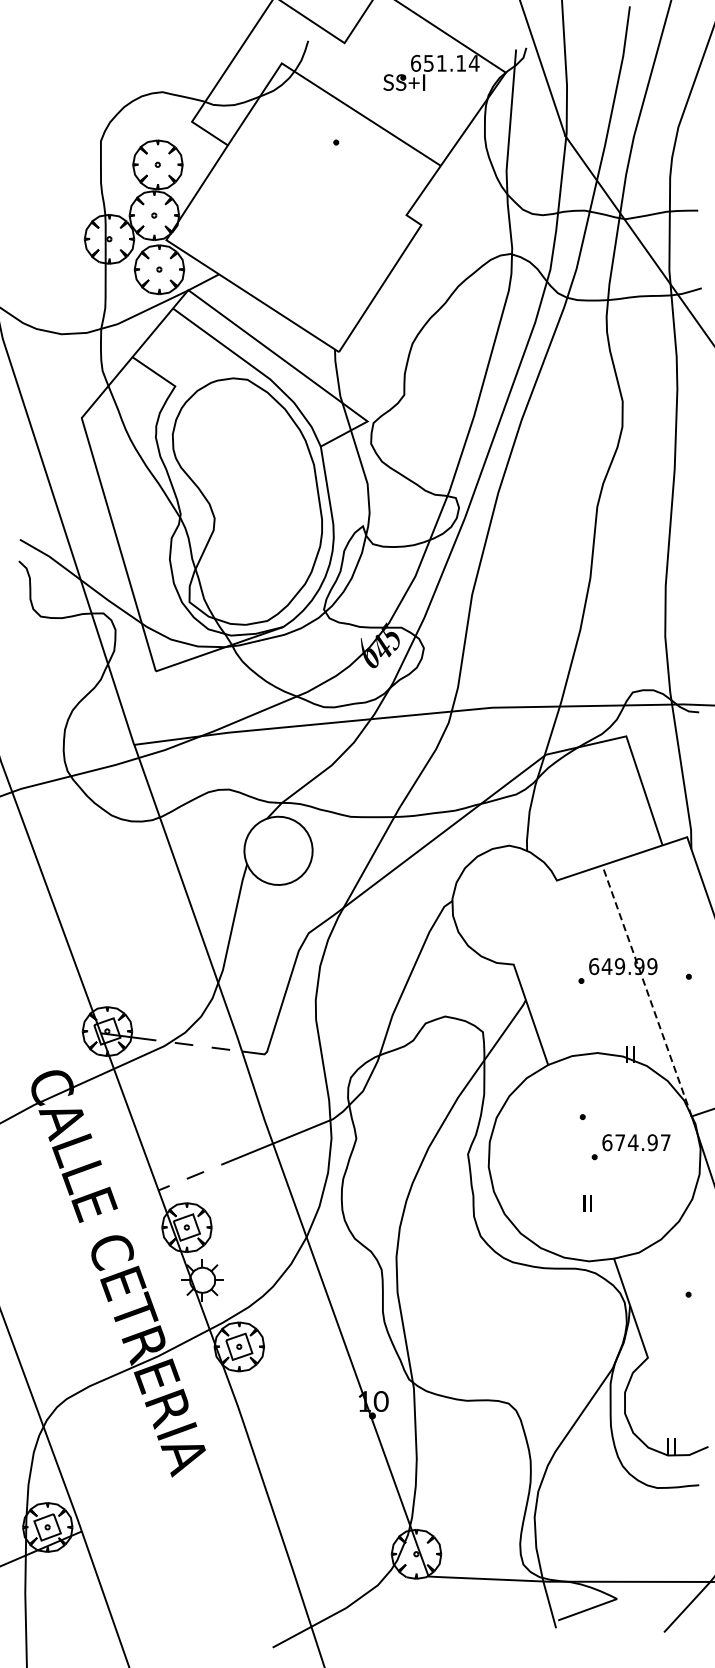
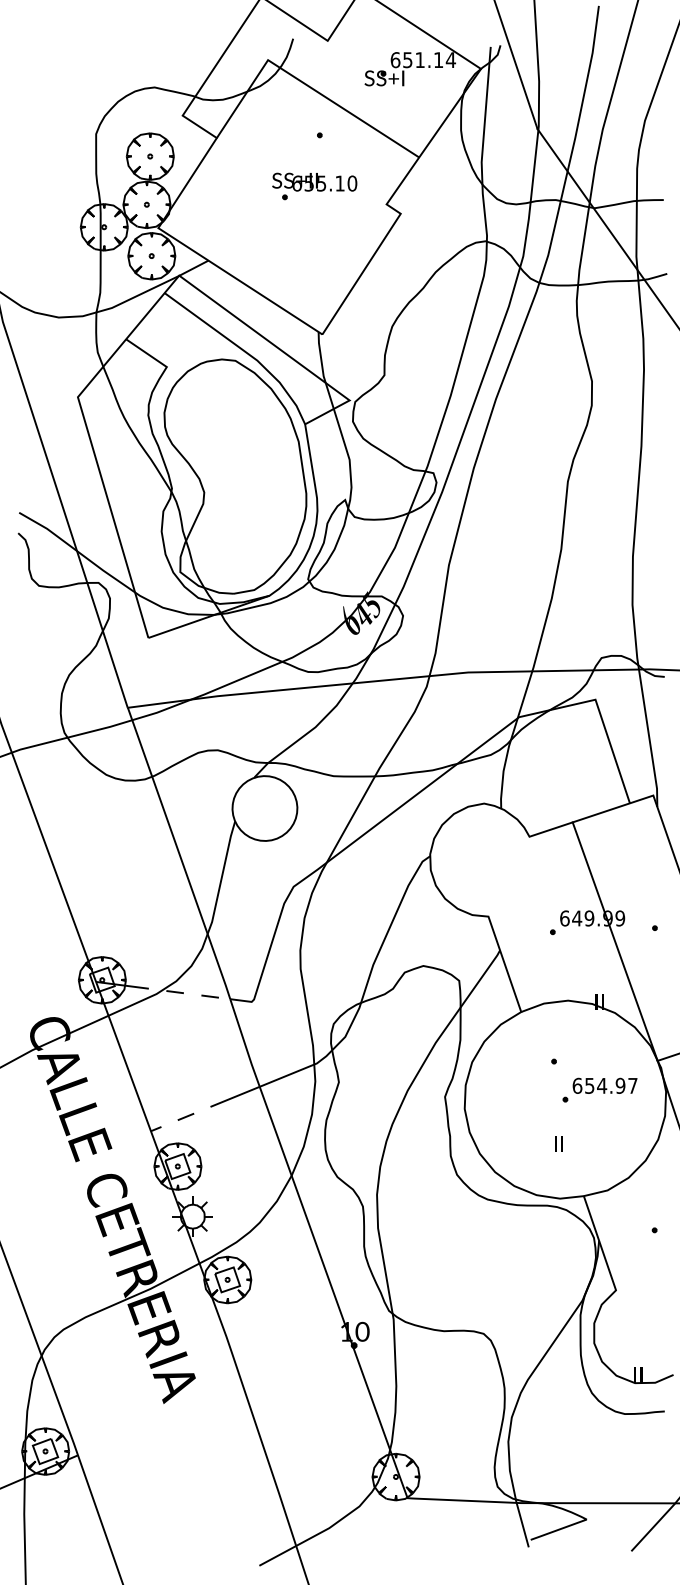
part: (330, 196) -> (314, 186), added
line: (647, 990) -> (615, 941), dashed -> solid
text: (620, 1142) -> (589, 1085), 674.97 -> 654.97

